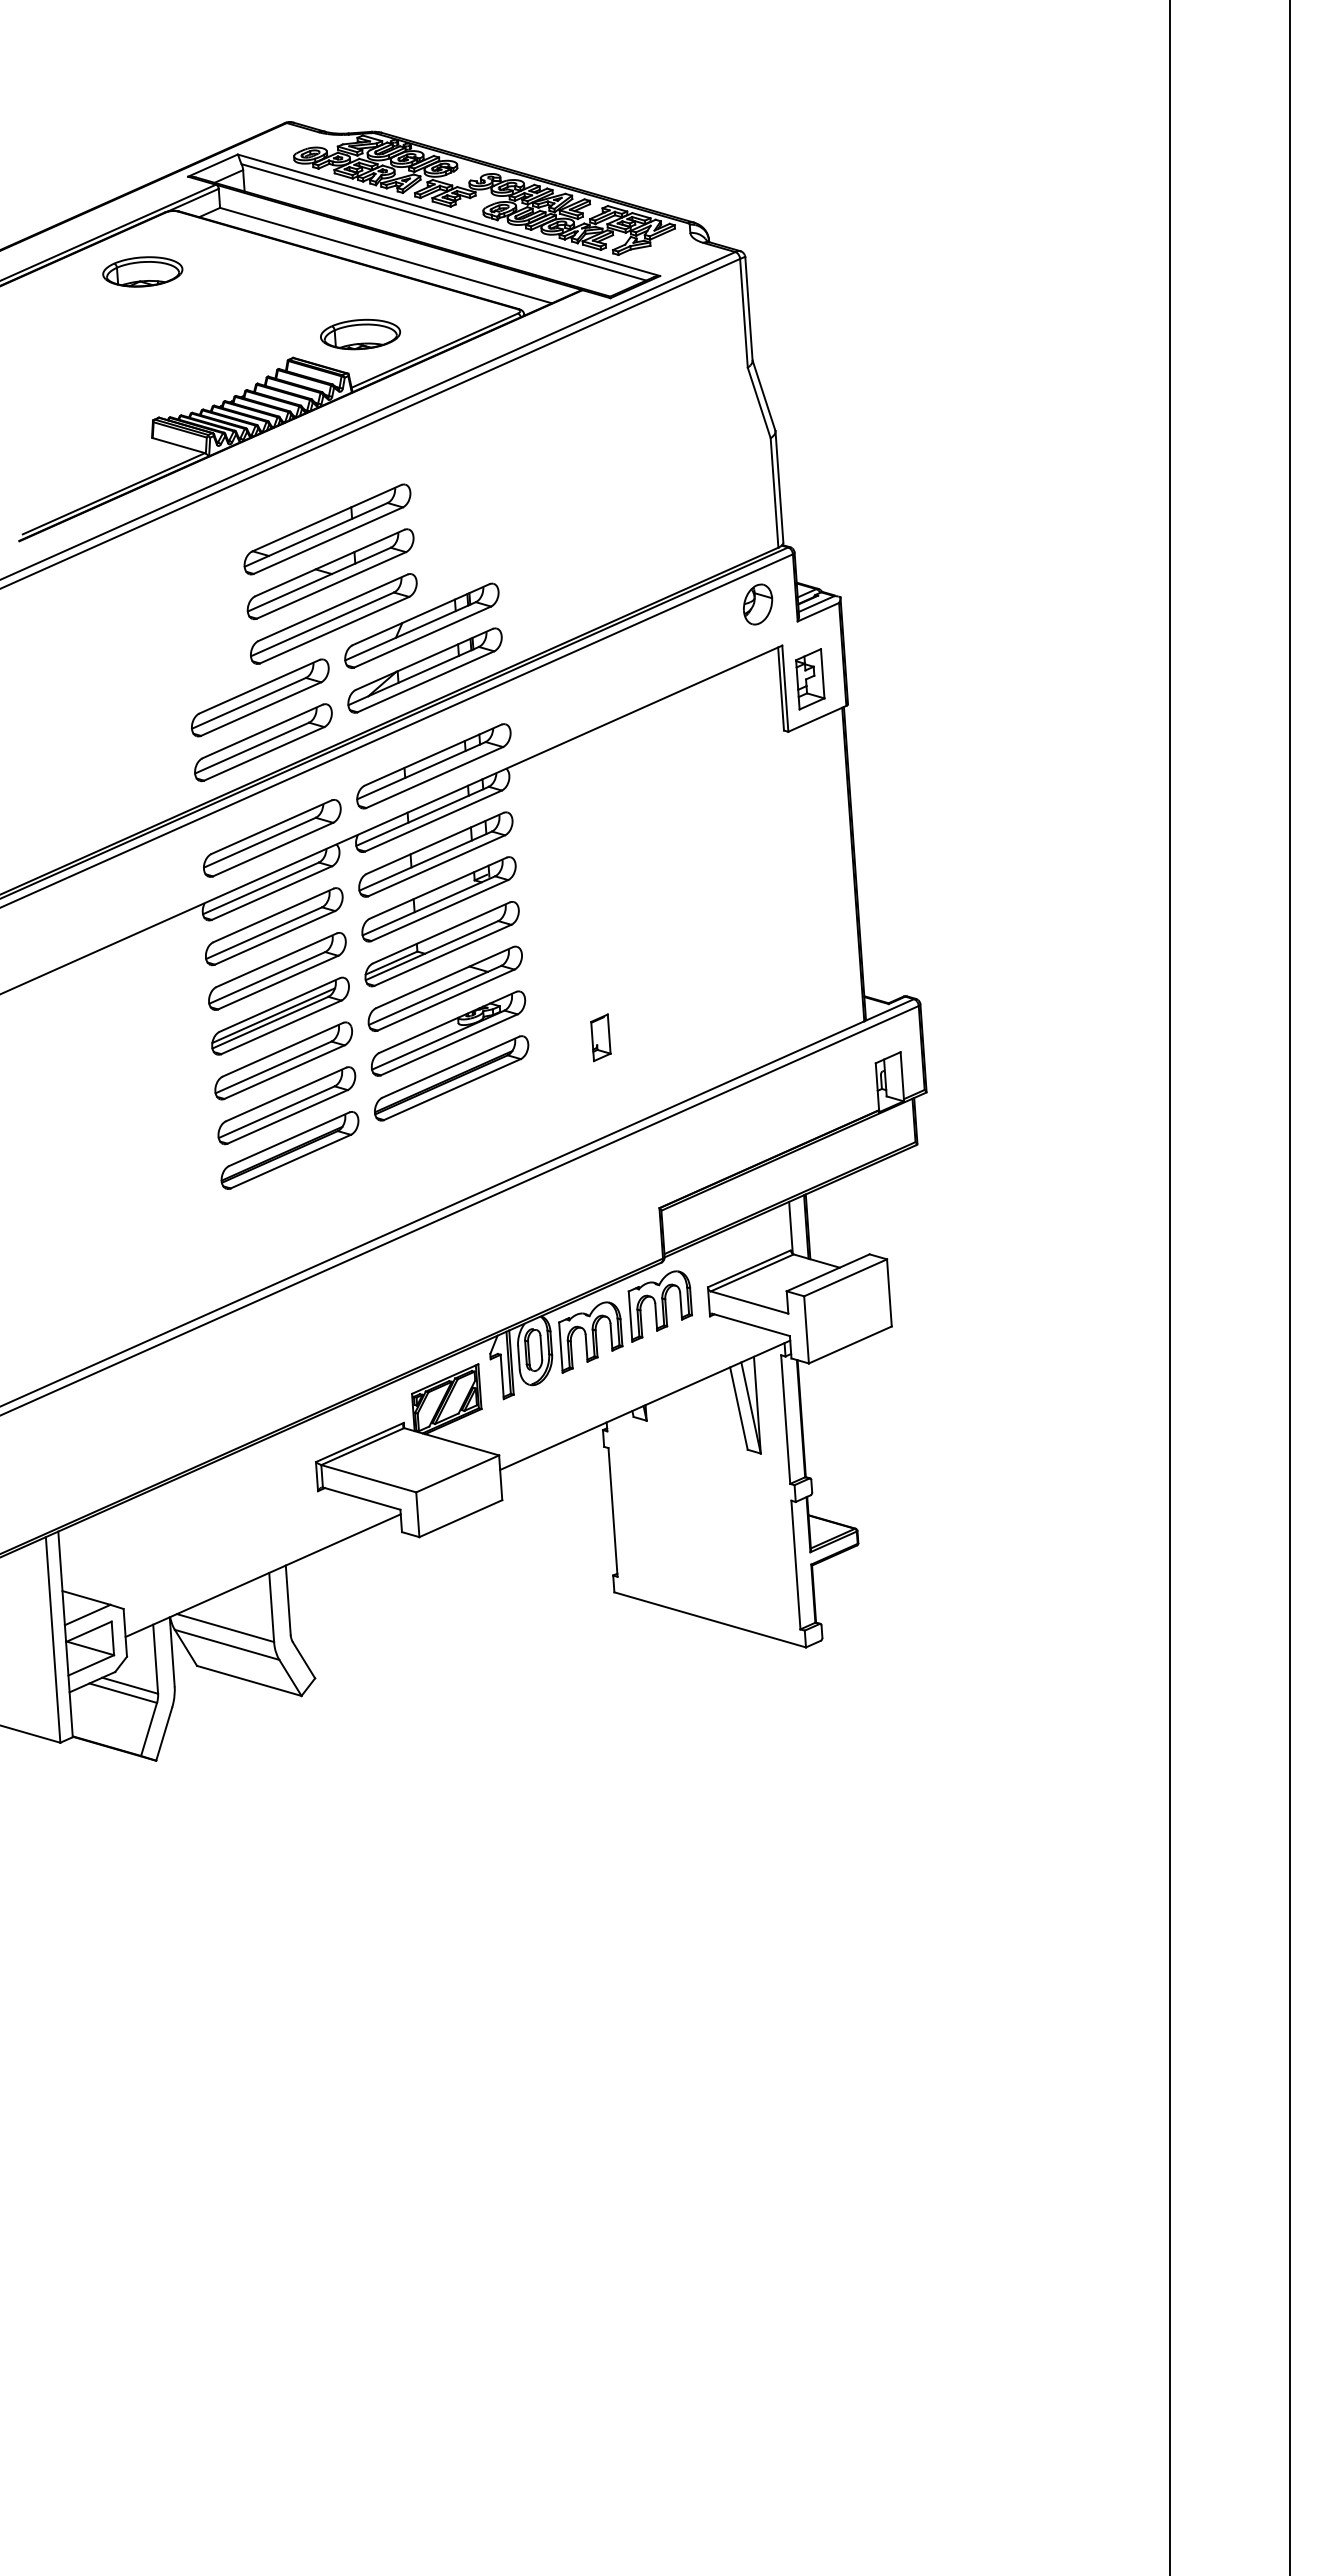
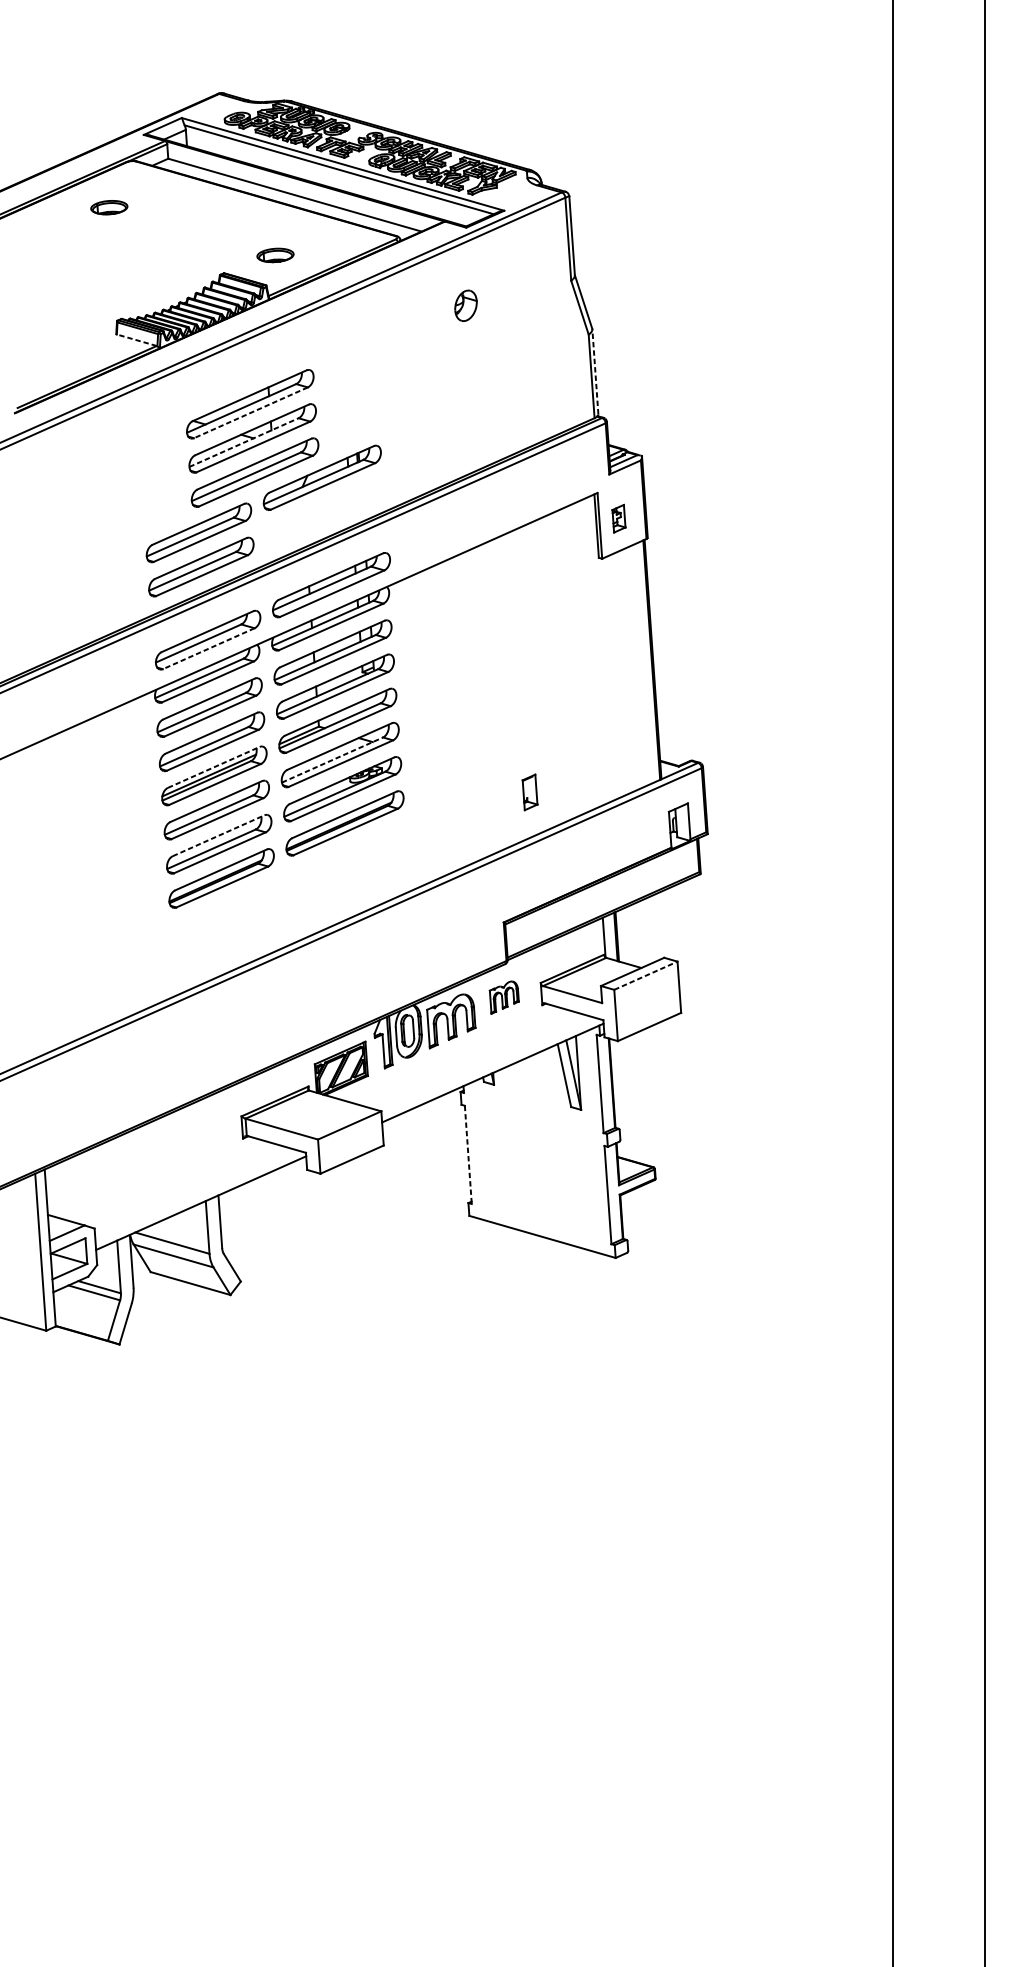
part: (142, 271) -> (109, 207), size x0.6
part: (360, 334) -> (275, 255), size x0.6
line: (178, 445) -> (136, 340), solid -> dashed
line: (779, 486) -> (595, 371), solid -> dashed
line: (328, 540) -> (251, 412), solid -> dashed
line: (319, 579) -> (244, 442), solid -> dashed
part: (758, 604) -> (466, 305), moved
part: (424, 670) -> (324, 511), removed
part: (810, 679) -> (619, 518), size x0.6
line: (273, 849) -> (209, 648), solid -> dashed
line: (435, 995) -> (332, 760), solid -> dashed
line: (279, 1005) -> (213, 767), solid -> dashed
part: (600, 1037) -> (529, 792), moved
line: (286, 1094) -> (218, 835), solid -> dashed
line: (846, 1277) -> (646, 975), solid -> dashed
part: (659, 1306) -> (503, 997), size x0.6
line: (613, 1512) -> (468, 1154), solid -> dashed

